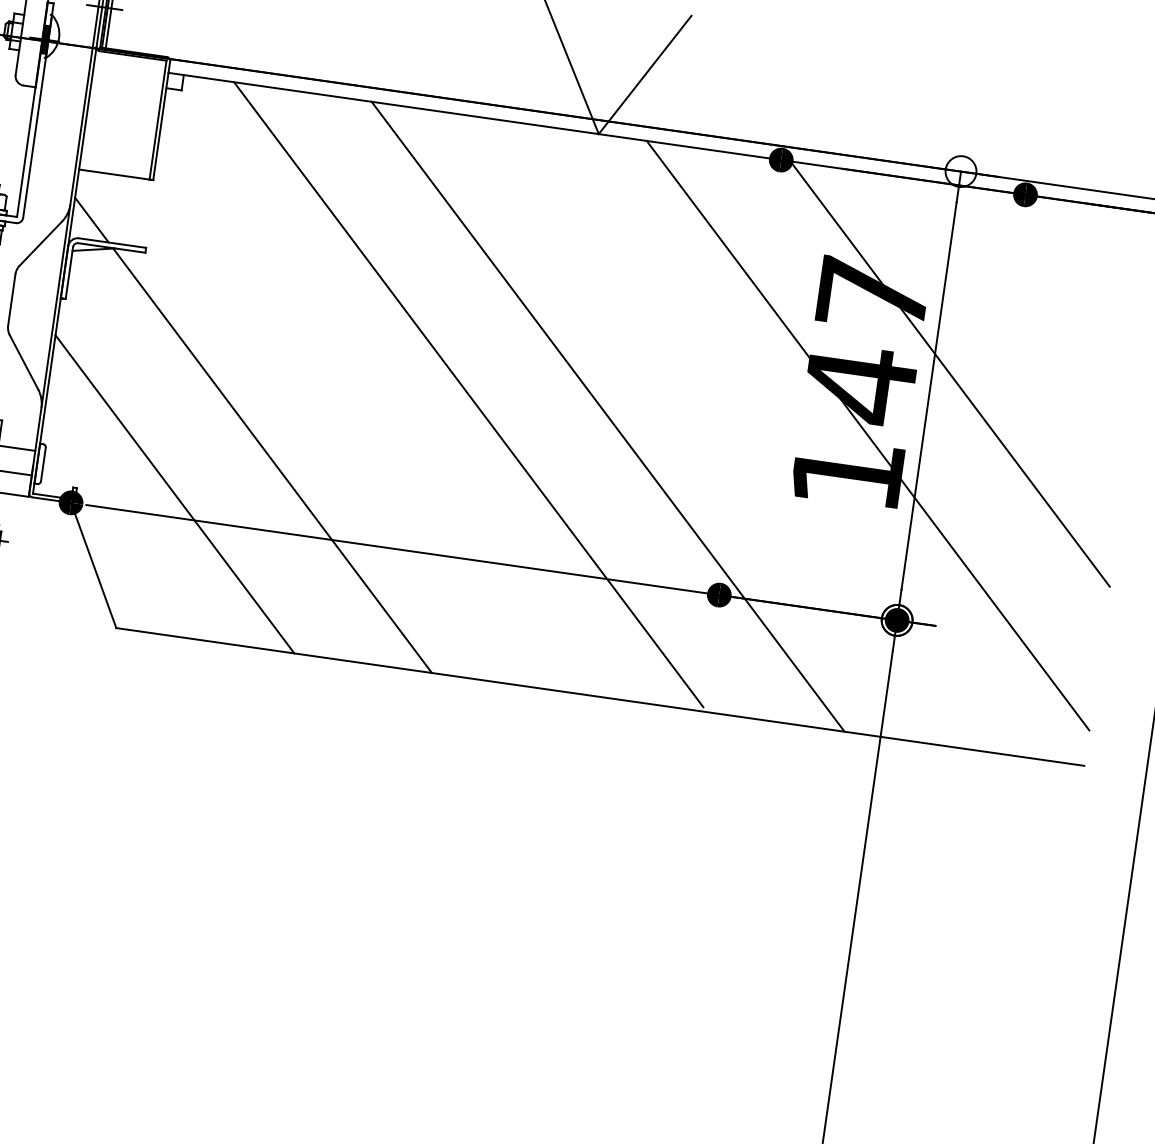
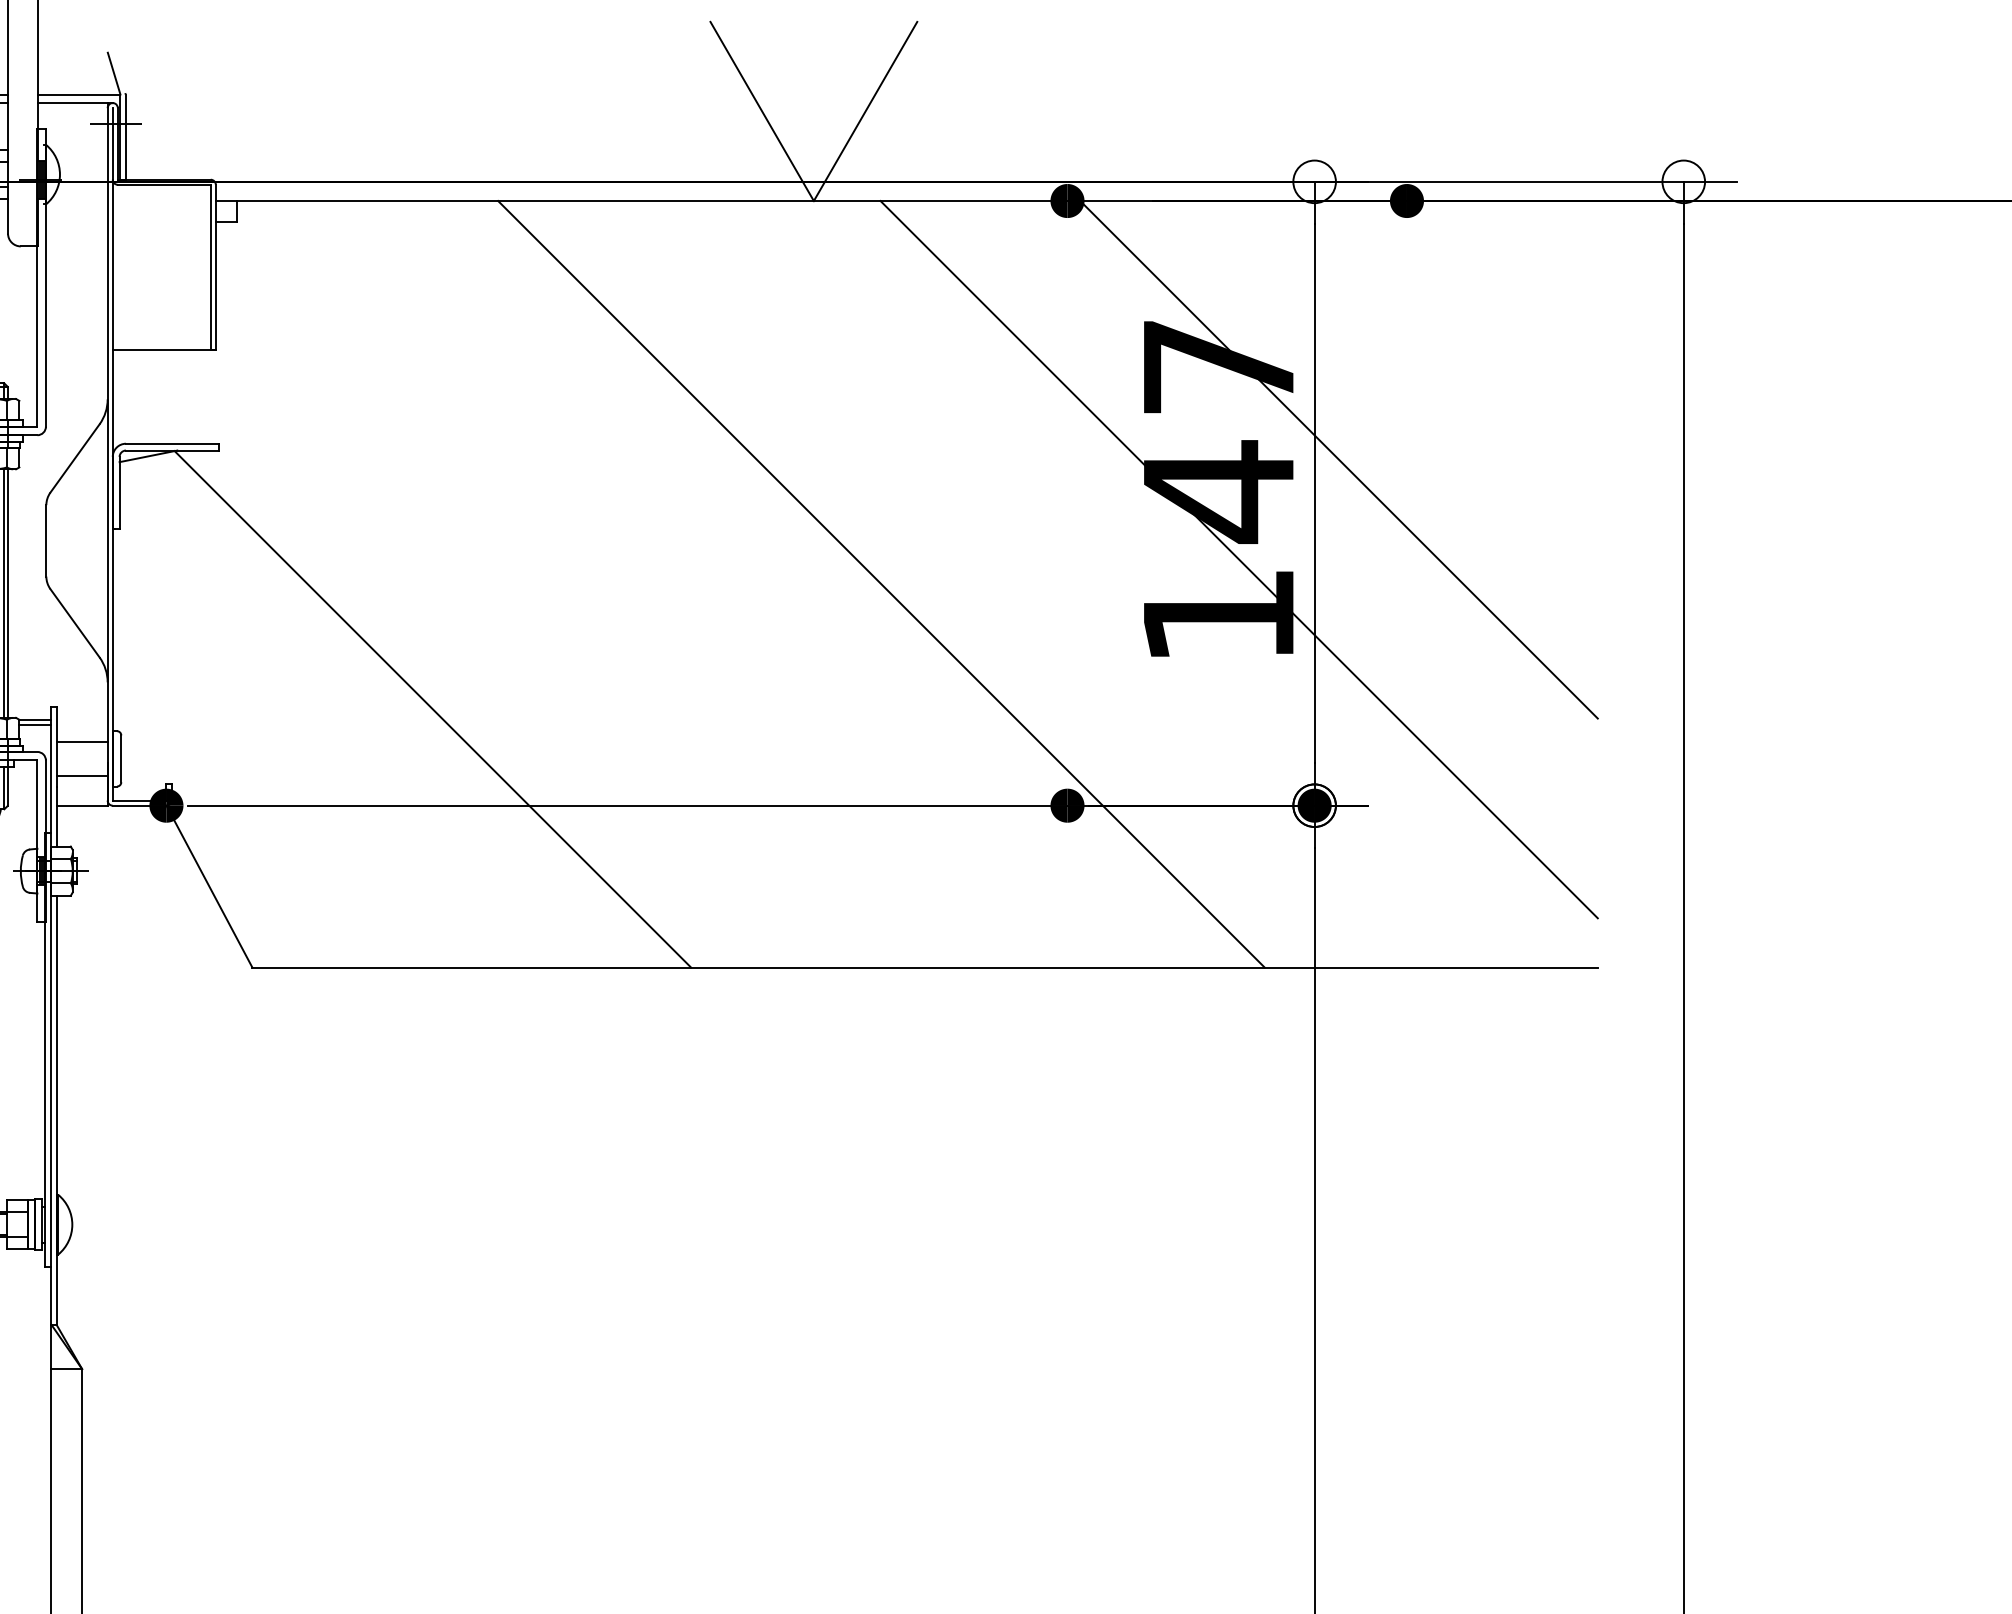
line: (91, 220) -> (139, 416), removed
line: (468, 394) -> (686, 581), removed
line: (174, 493) -> (305, 773), removed

